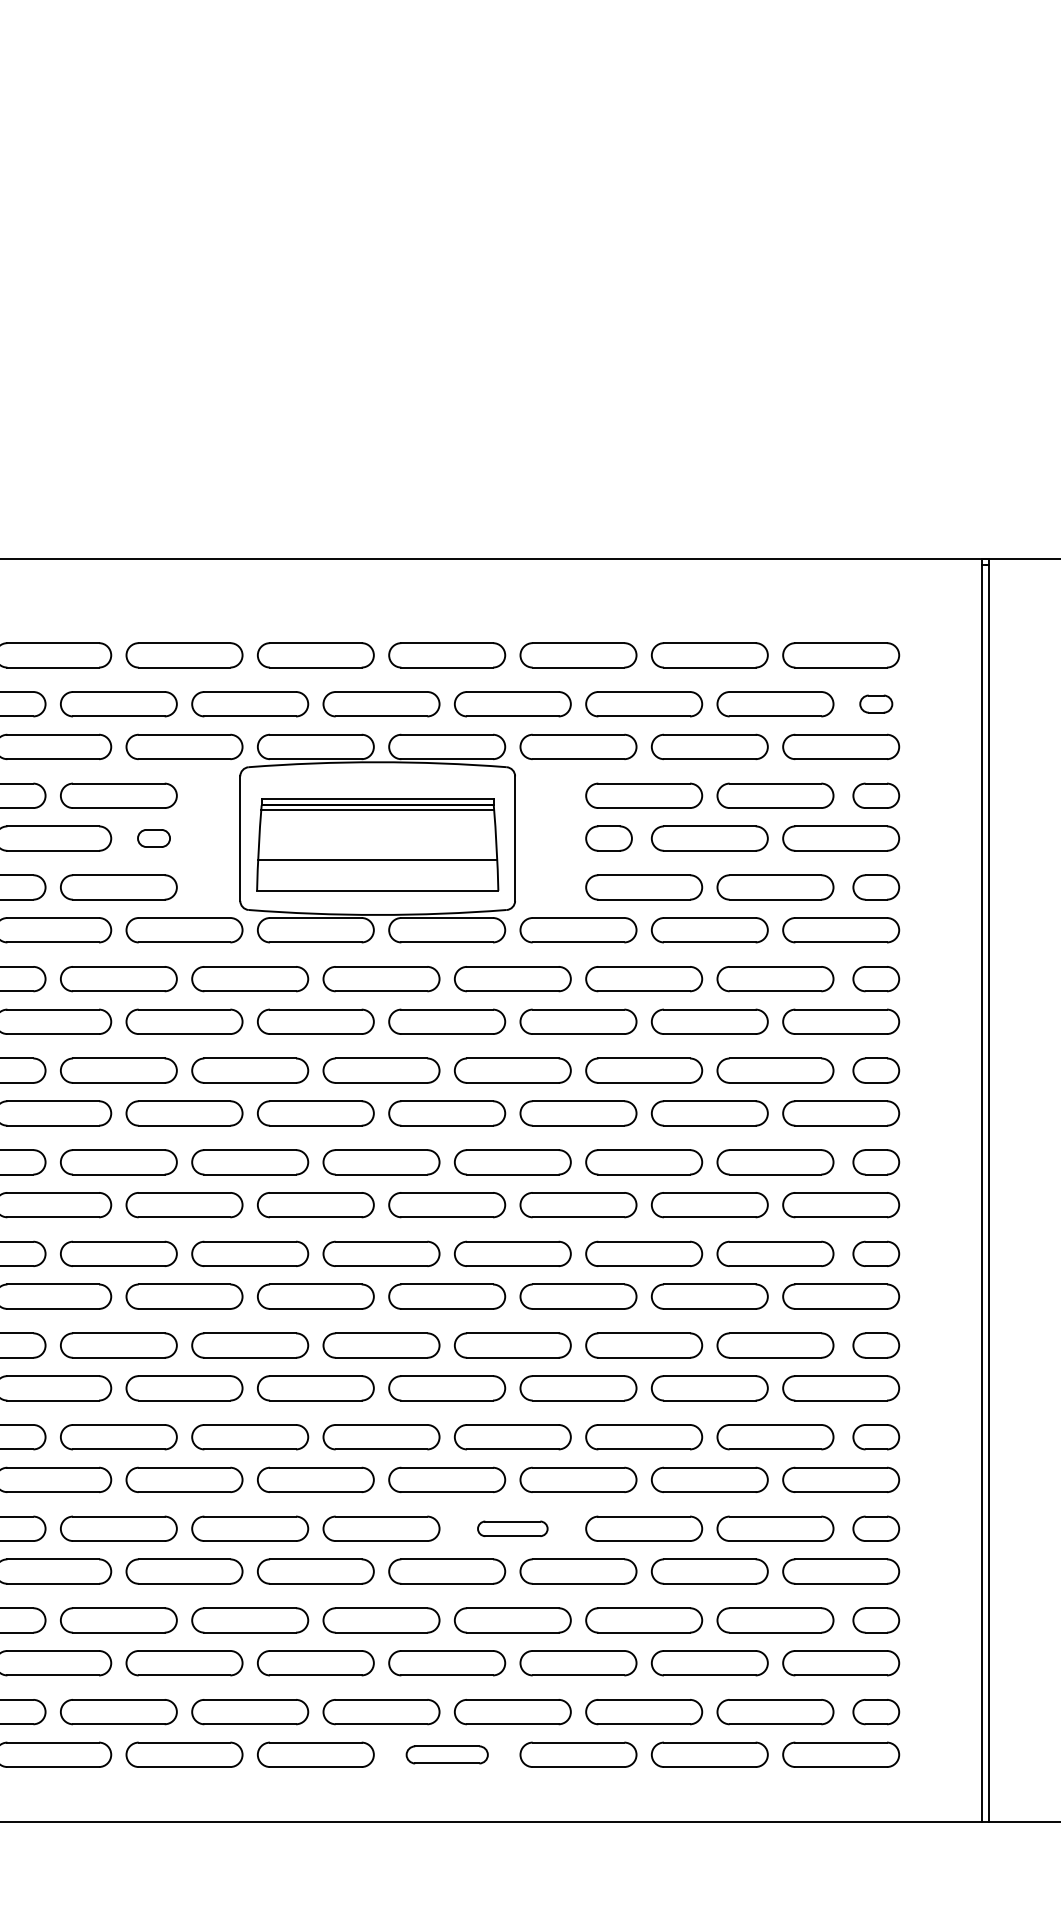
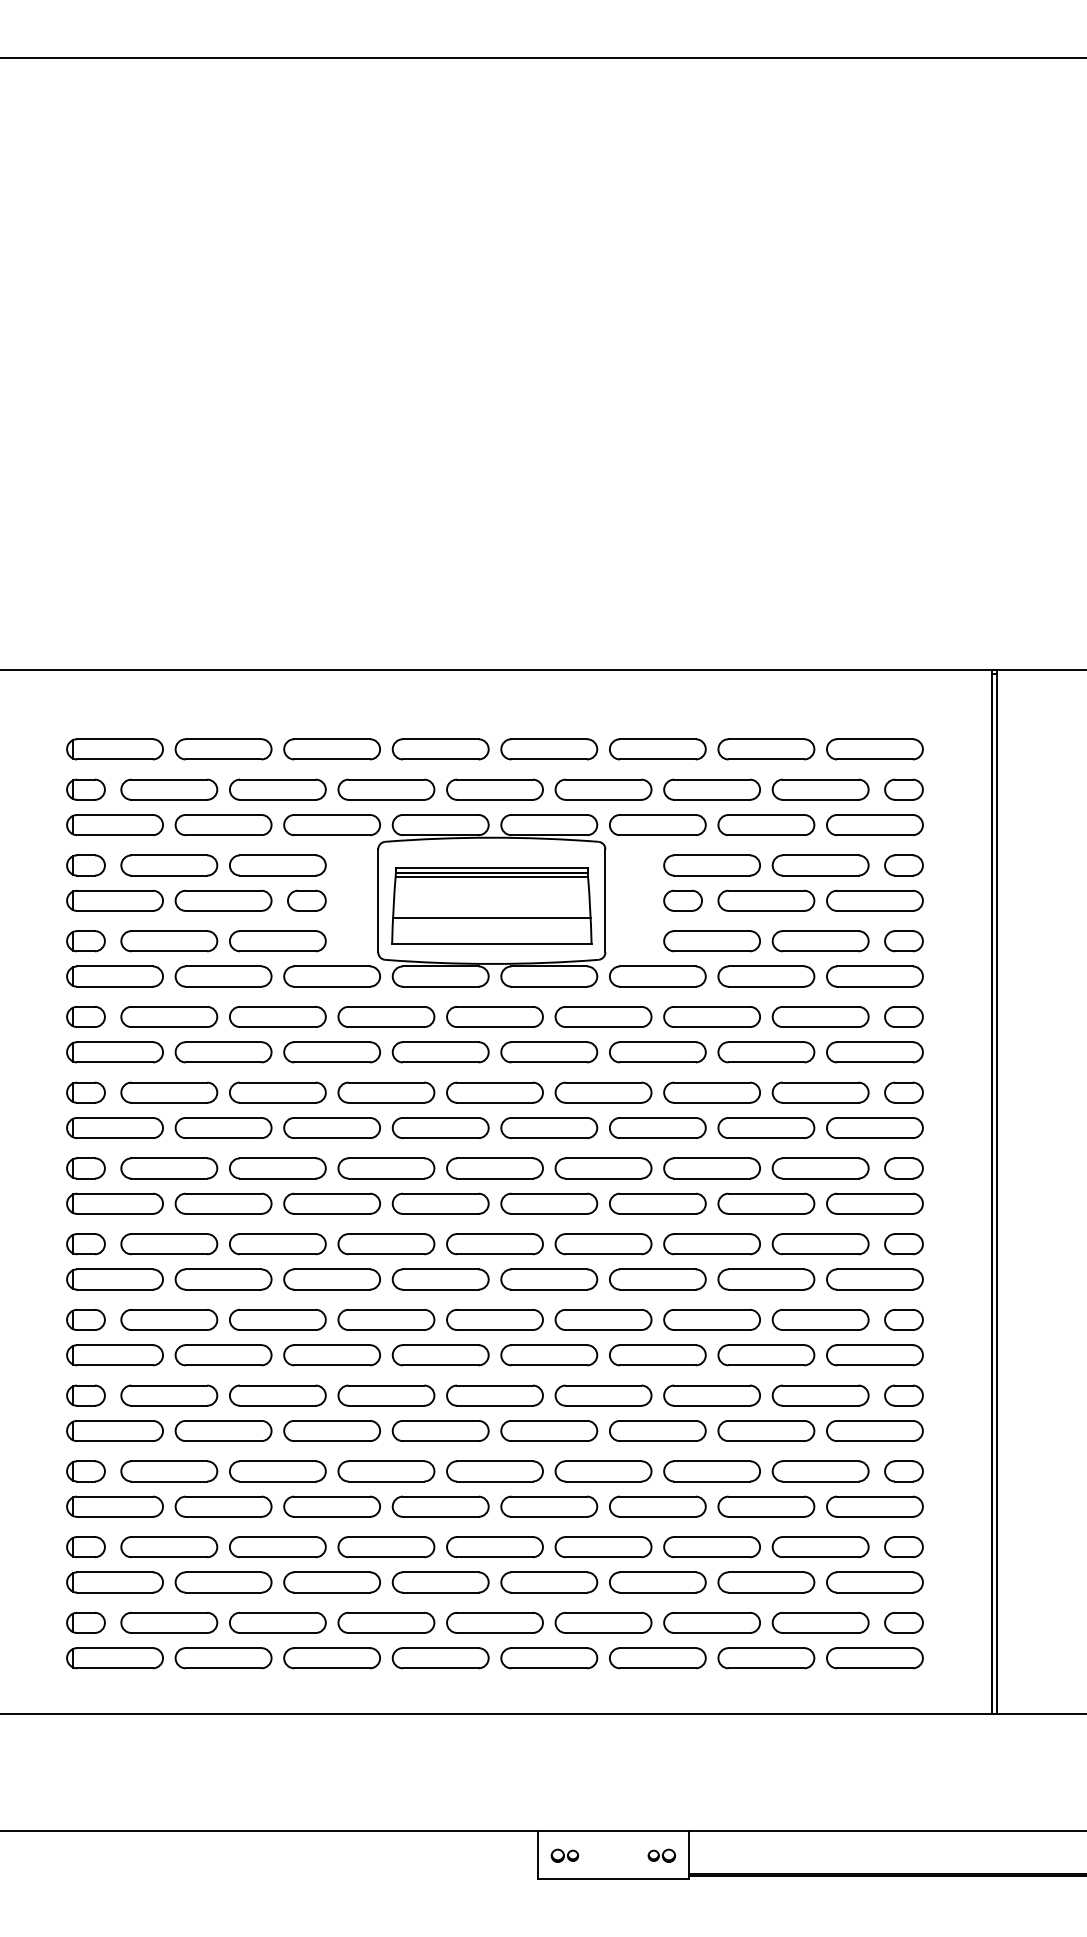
part: (875, 703) -> (903, 789), size x1.43
part: (153, 838) -> (306, 900), size x1.43
part: (512, 1528) -> (603, 1471), size x1.67
part: (447, 1755) -> (549, 1658), size x1.43

